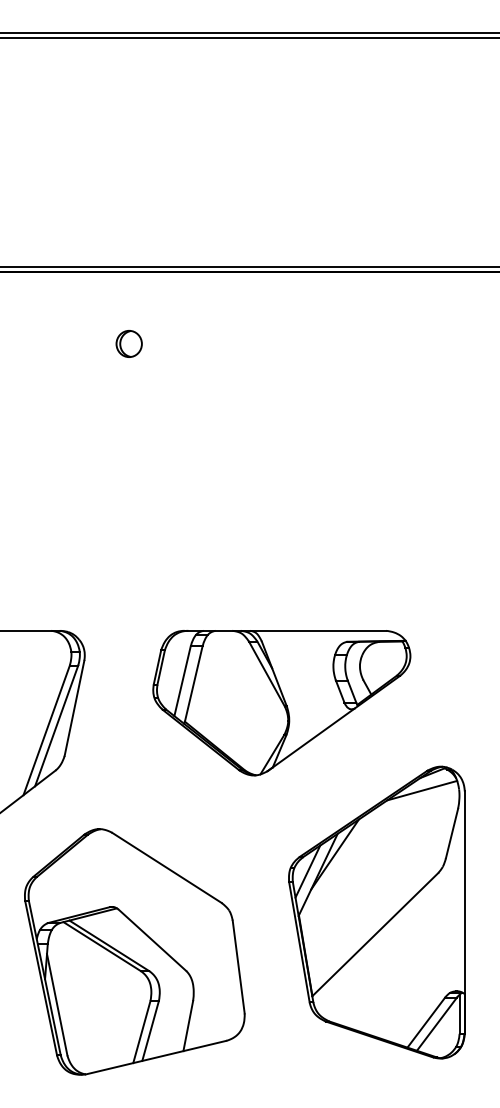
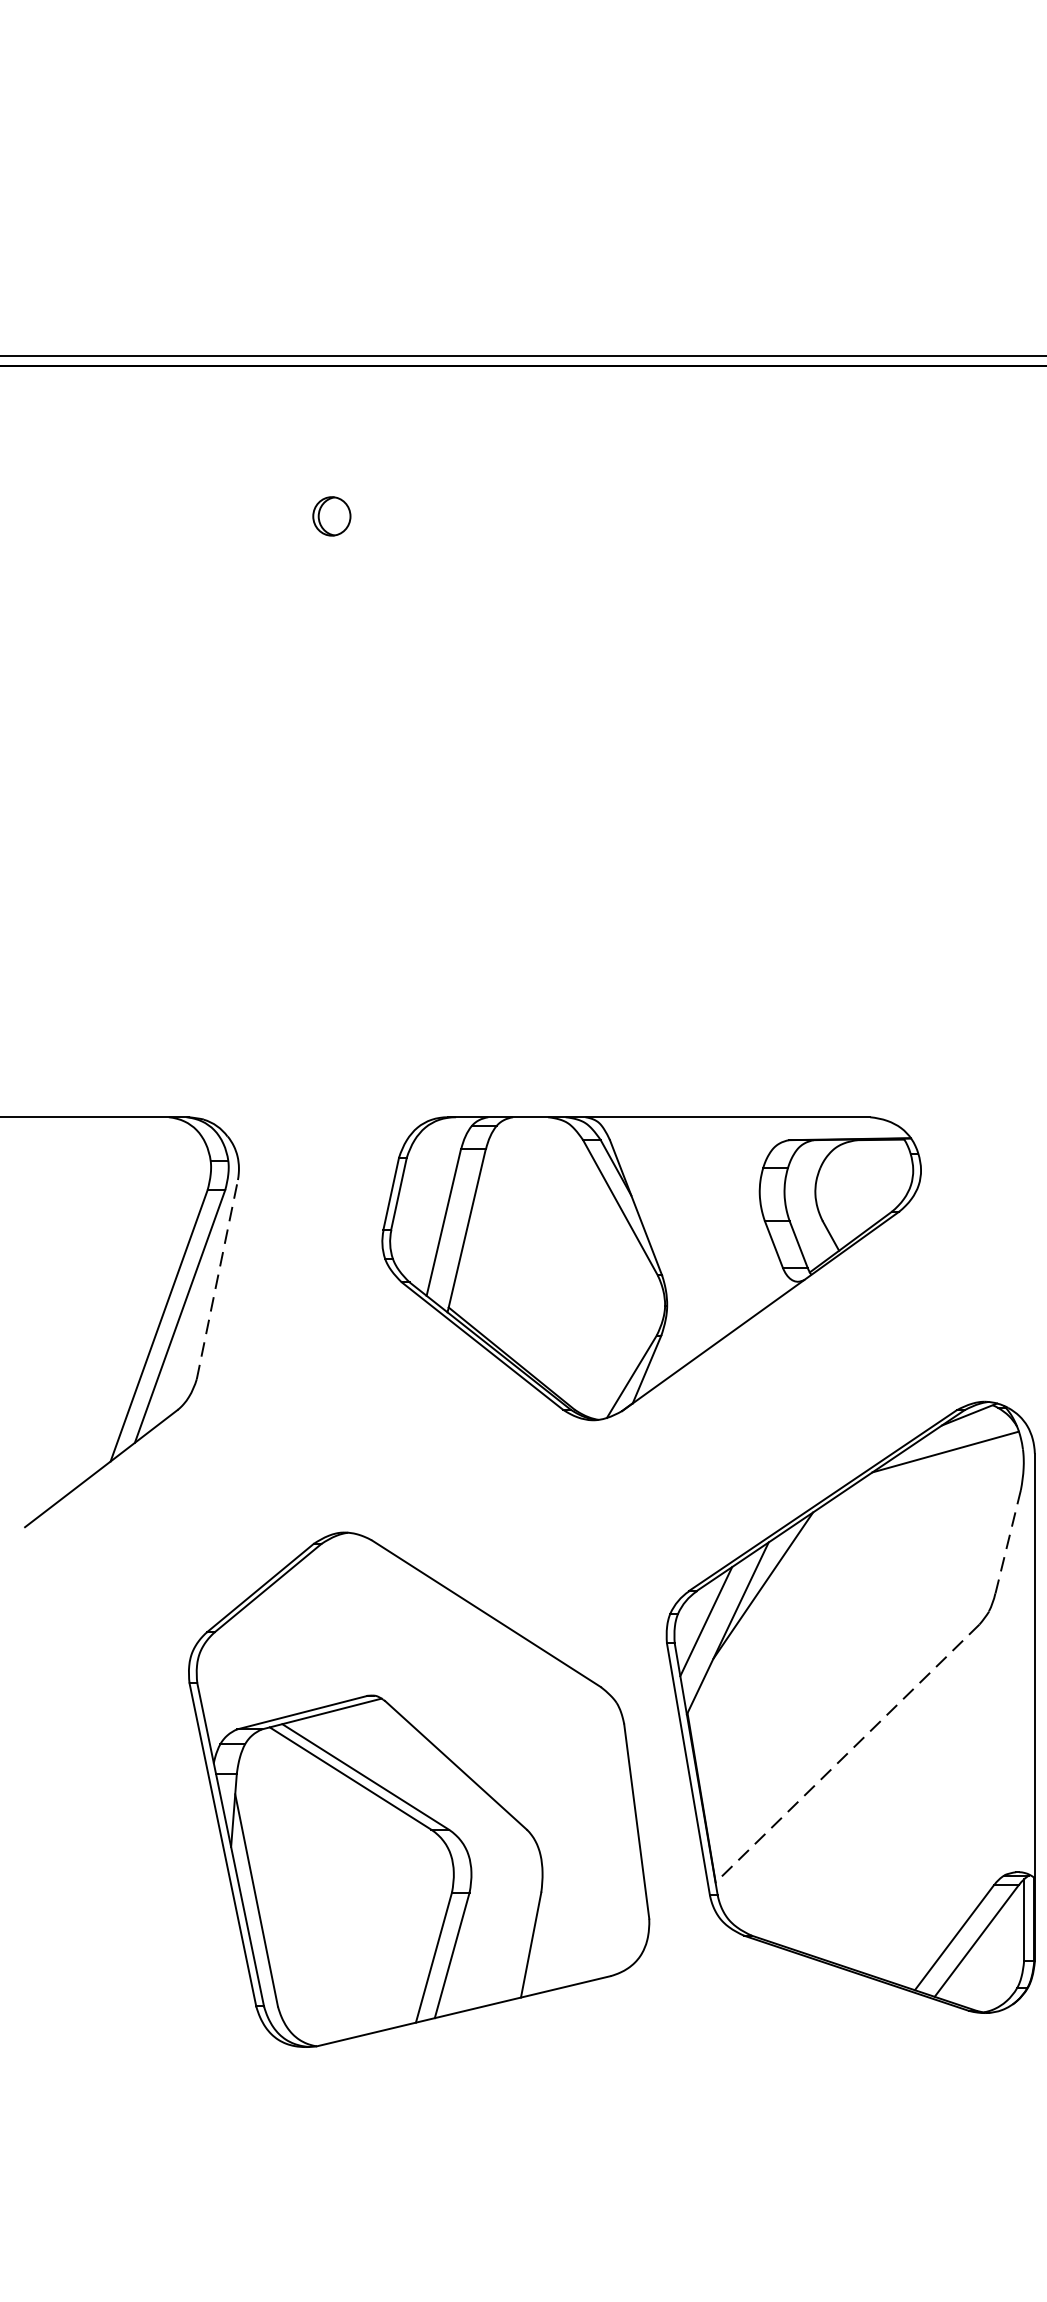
part: (128, 343) -> (330, 515), size x0.7
line: (74, 708) -> (217, 1279), solid -> dashed
line: (451, 834) -> (1007, 1543), solid -> dashed
line: (374, 934) -> (845, 1753), solid -> dashed
part: (134, 951) -> (418, 1788), moved

